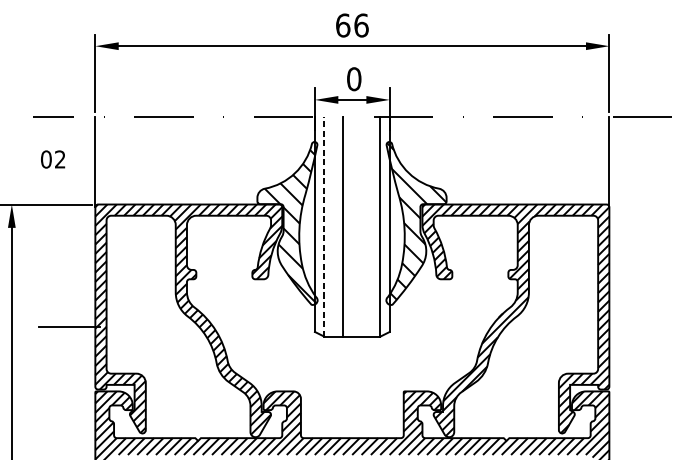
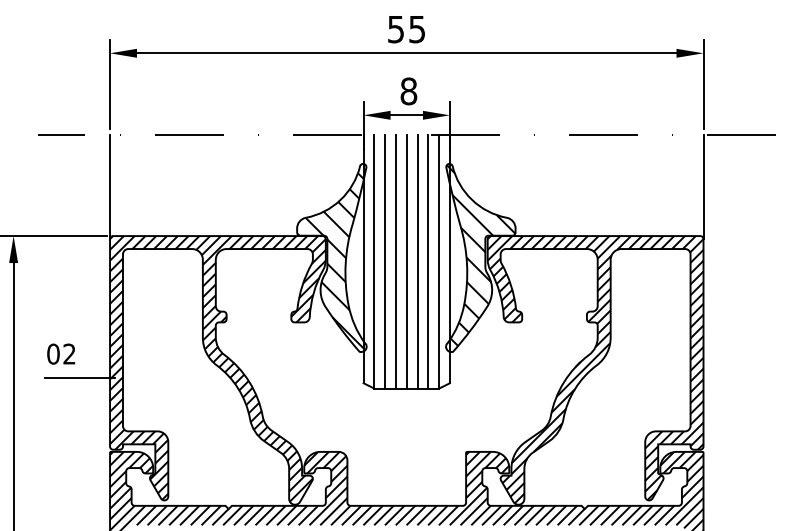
text: (352, 25) -> (406, 29), 66 -> 55
text: (353, 78) -> (408, 90), 0 -> 8
text: (53, 158) -> (61, 353), moved
line: (324, 226) -> (374, 261), dashed -> solid
line: (333, 226) -> (385, 261), added
line: (352, 226) -> (406, 261), added
line: (361, 226) -> (417, 261), added
line: (371, 226) -> (428, 261), added

